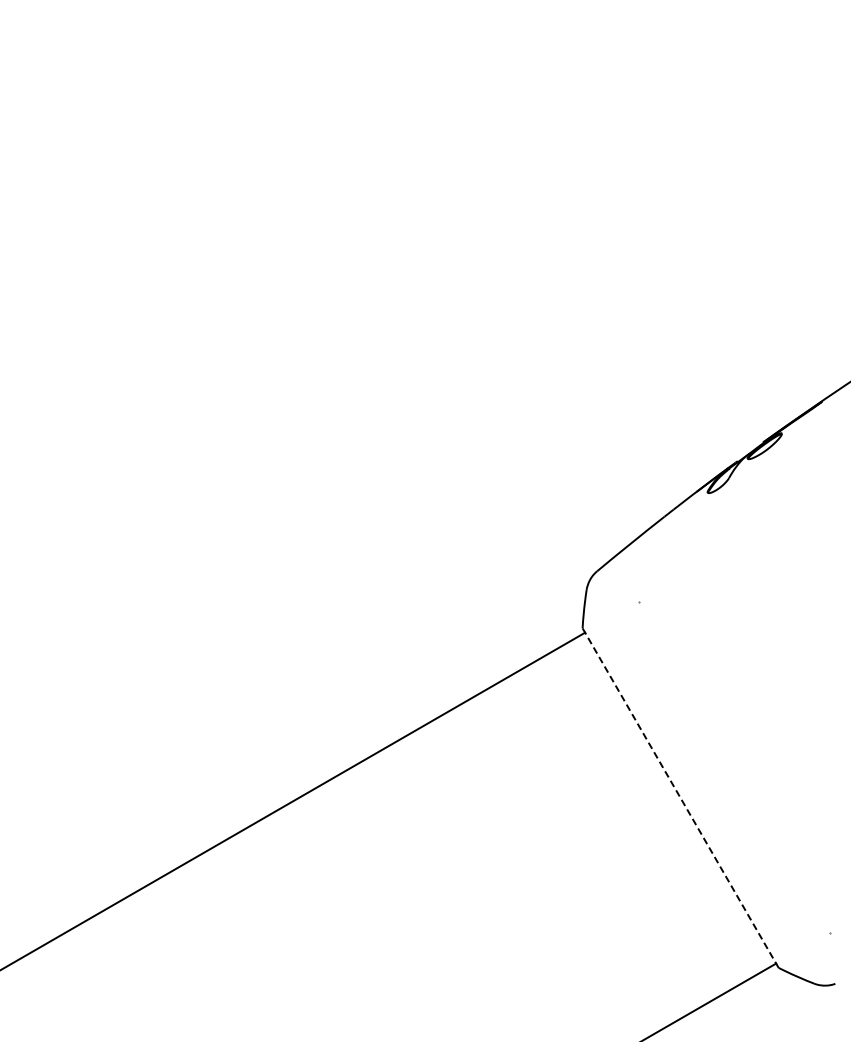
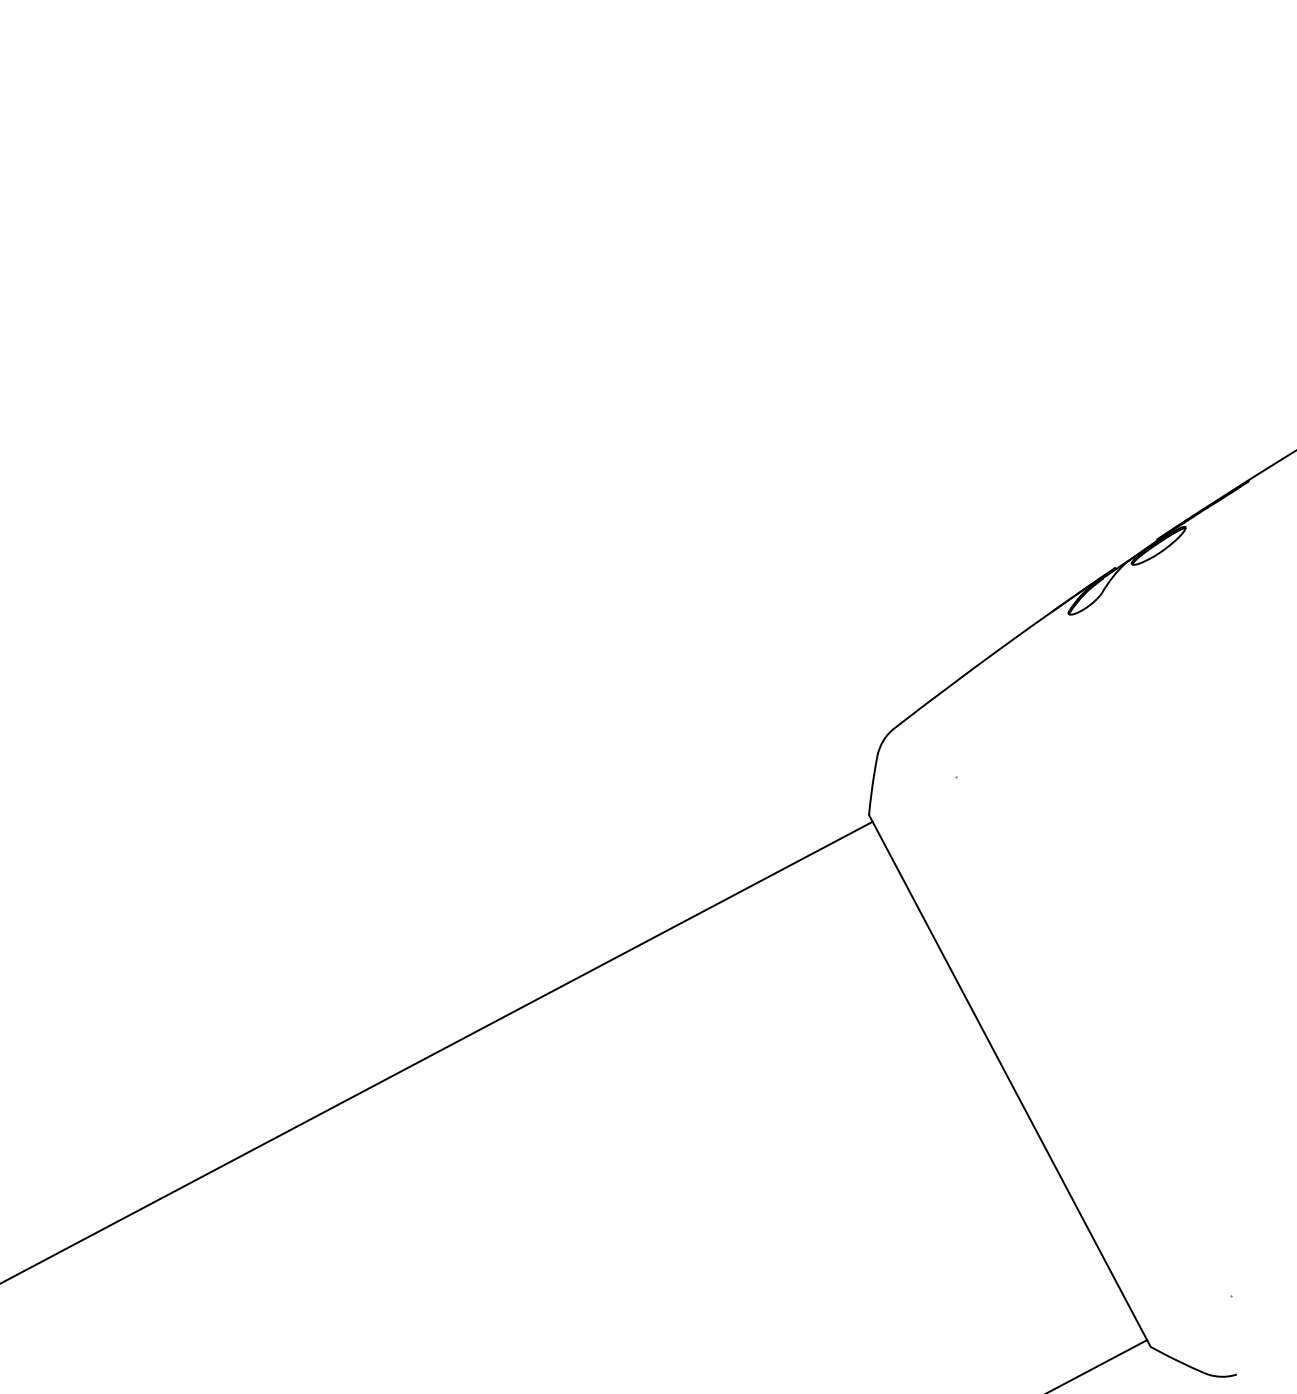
line: (680, 797) -> (1009, 1079), dashed -> solid

